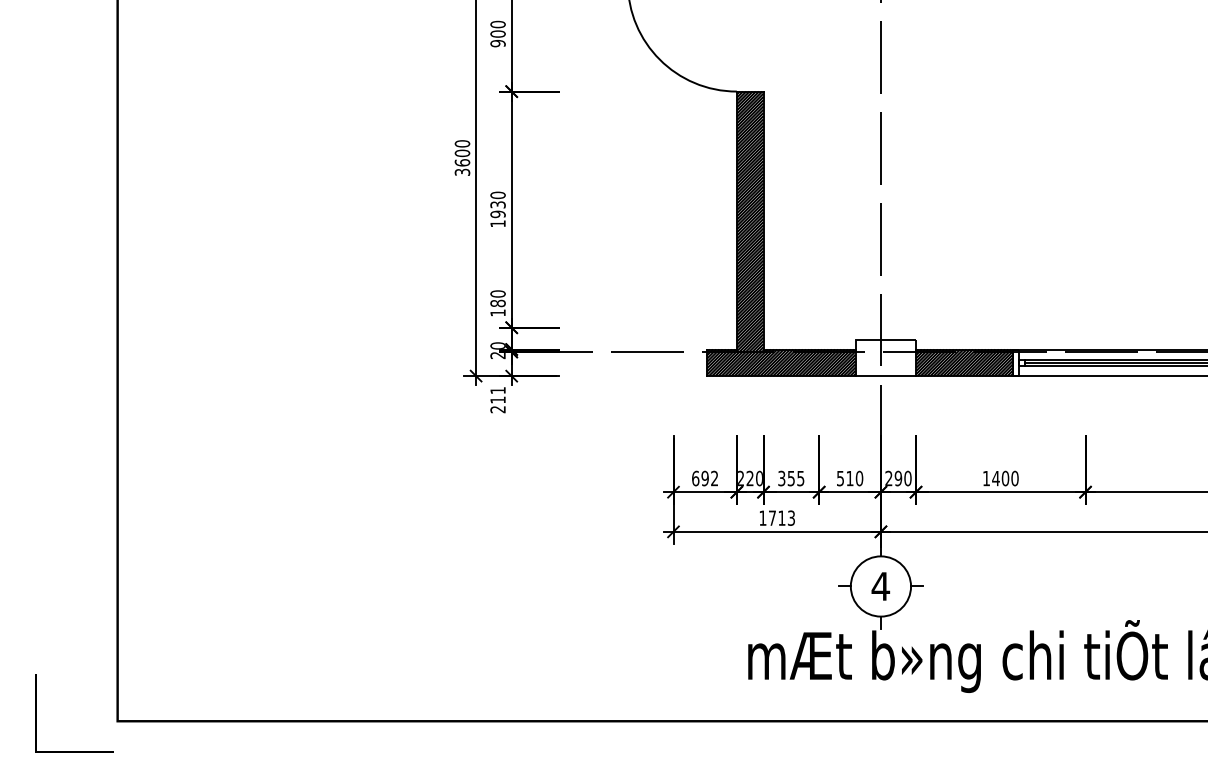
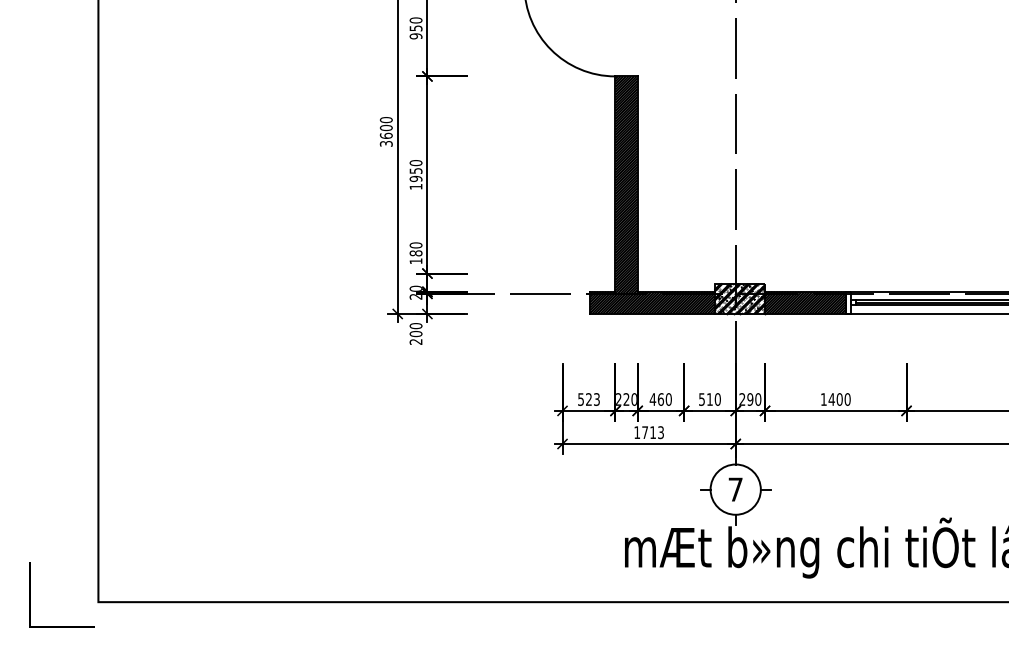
text: (497, 34) -> (415, 28), 900 -> 950
text: (496, 204) -> (414, 170), 1930 -> 1950
hatch: (885, 357) -> (739, 298), added
text: (497, 395) -> (415, 330), 211 -> 200
text: (704, 478) -> (588, 399), 692 -> 523
text: (790, 478) -> (660, 399), 355 -> 460
text: (880, 586) -> (735, 489), 4 -> 7

